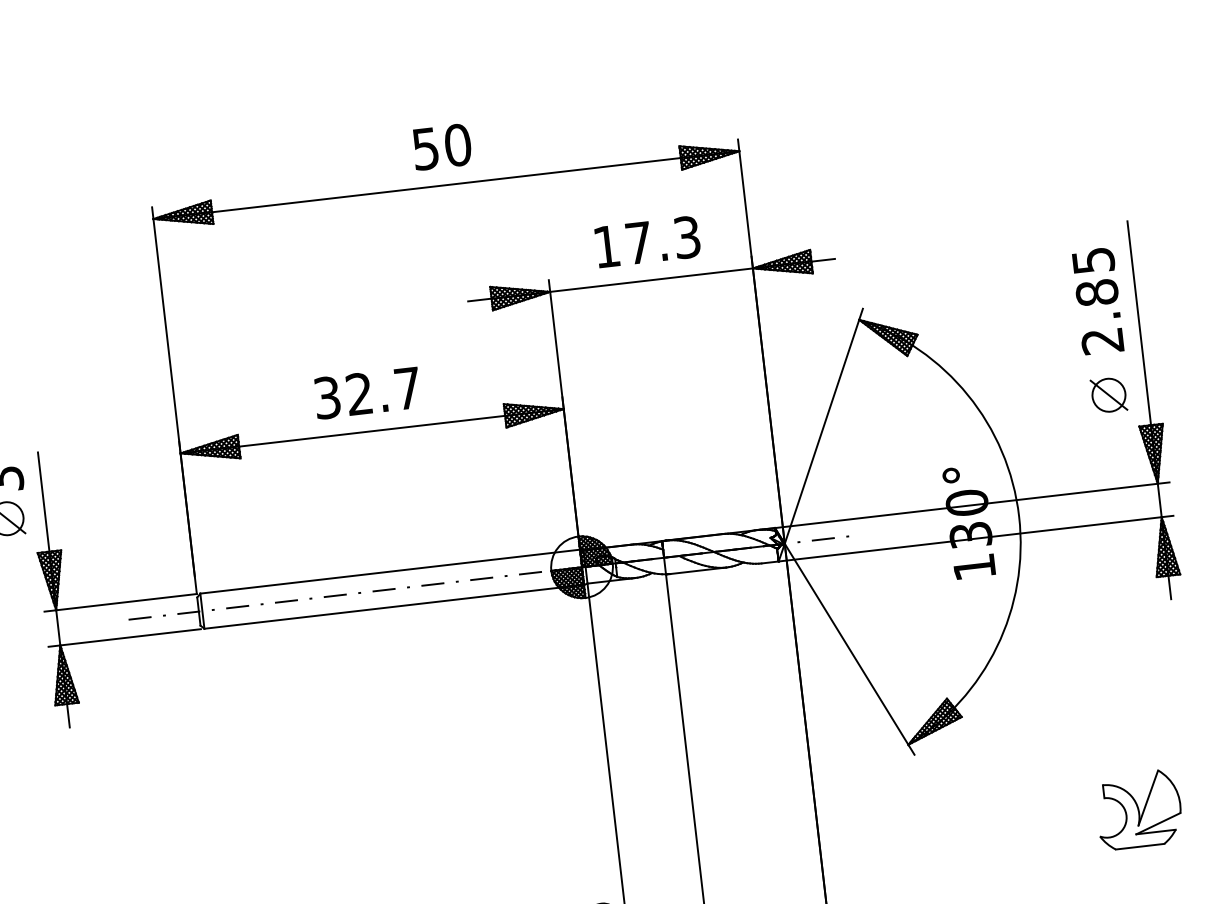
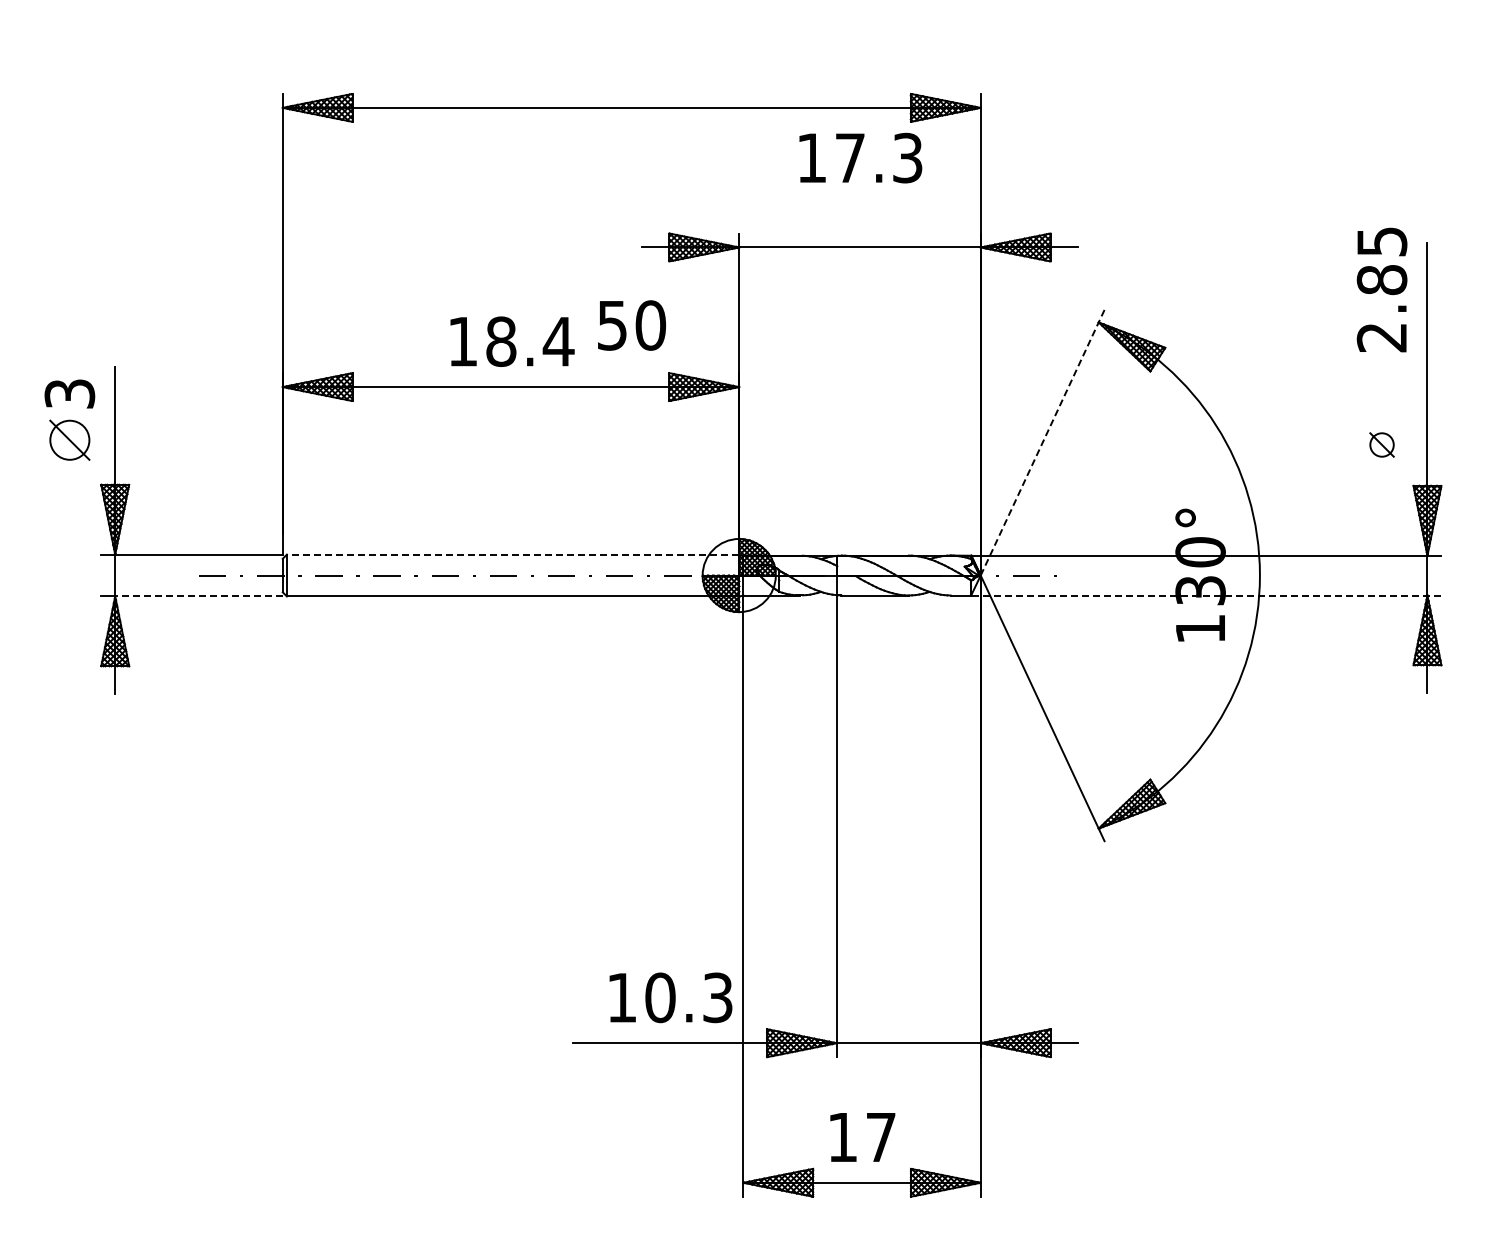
text: (441, 147) -> (631, 325), moved
text: (647, 241) -> (860, 157), moved
text: (1097, 300) -> (1381, 289), moved
text: (368, 392) -> (511, 341), 32.7 -> 18.4
part: (1108, 394) -> (1381, 444), size x0.6
line: (823, 426) -> (1042, 442), solid -> dashed
line: (976, 538) -> (1206, 595), solid -> dashed
line: (389, 571) -> (512, 554), solid -> dashed
line: (131, 637) -> (199, 596), solid -> dashed
part: (1139, 808) -> (1361, 935), removed

